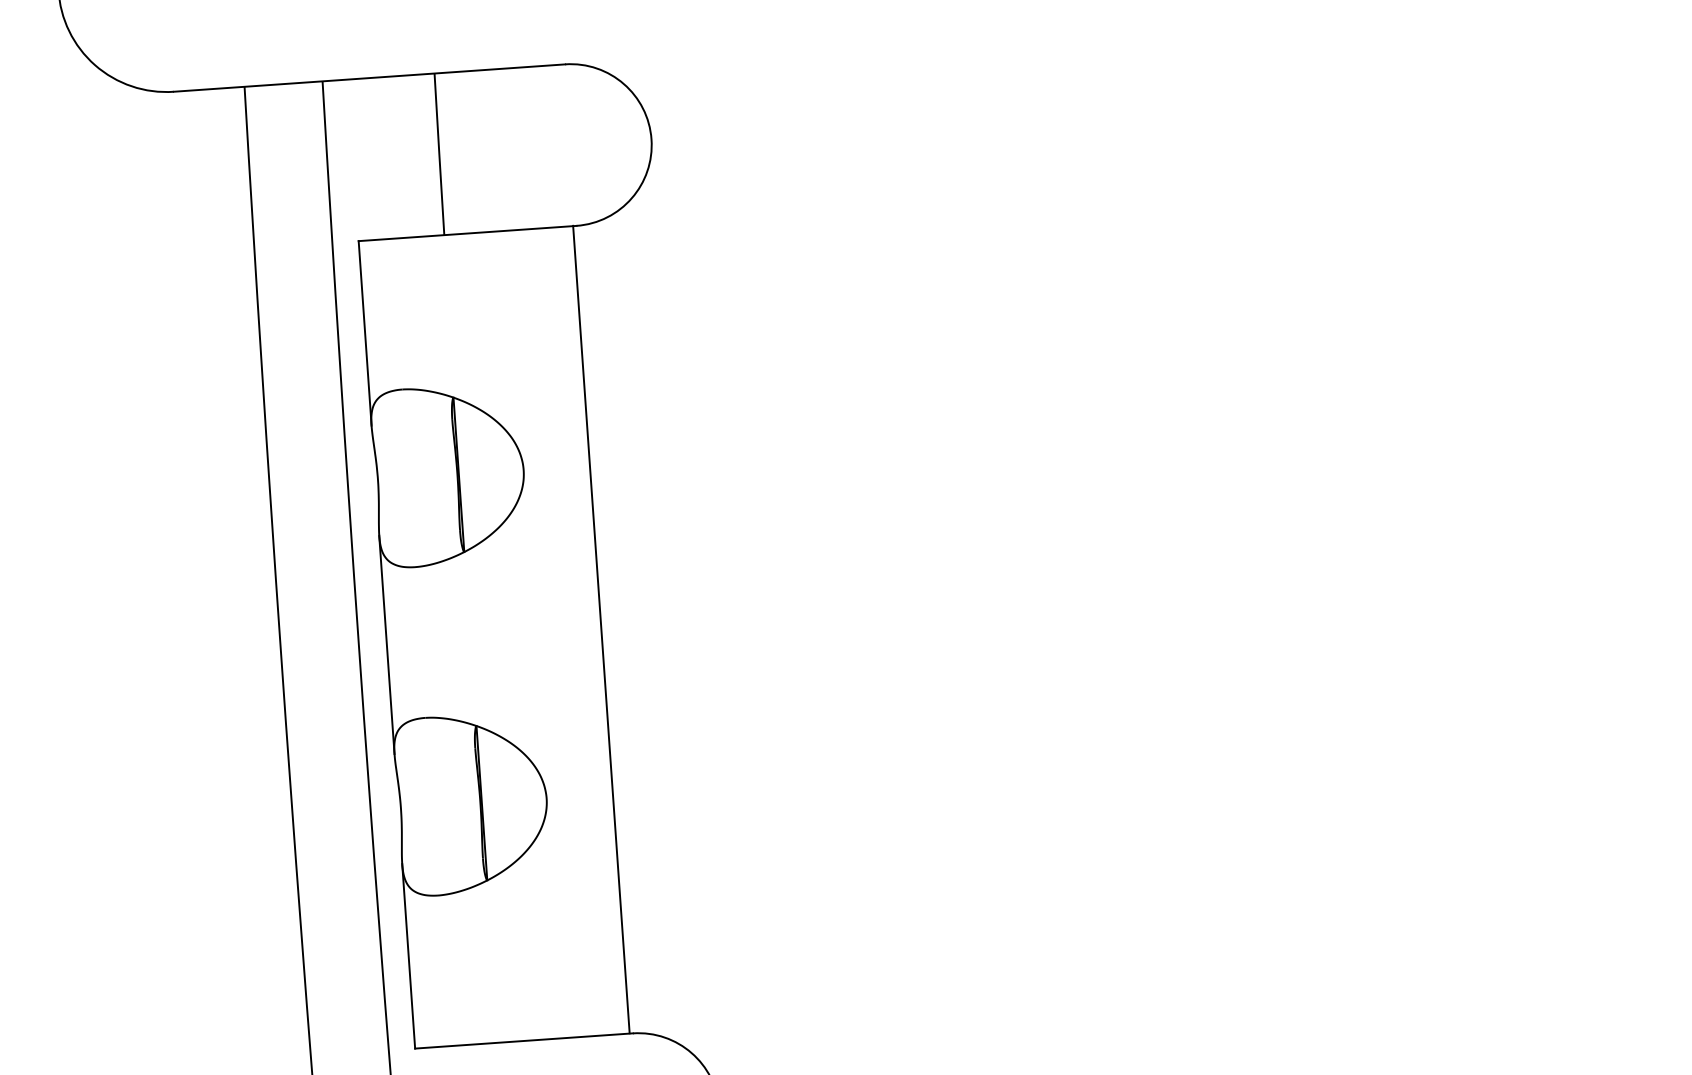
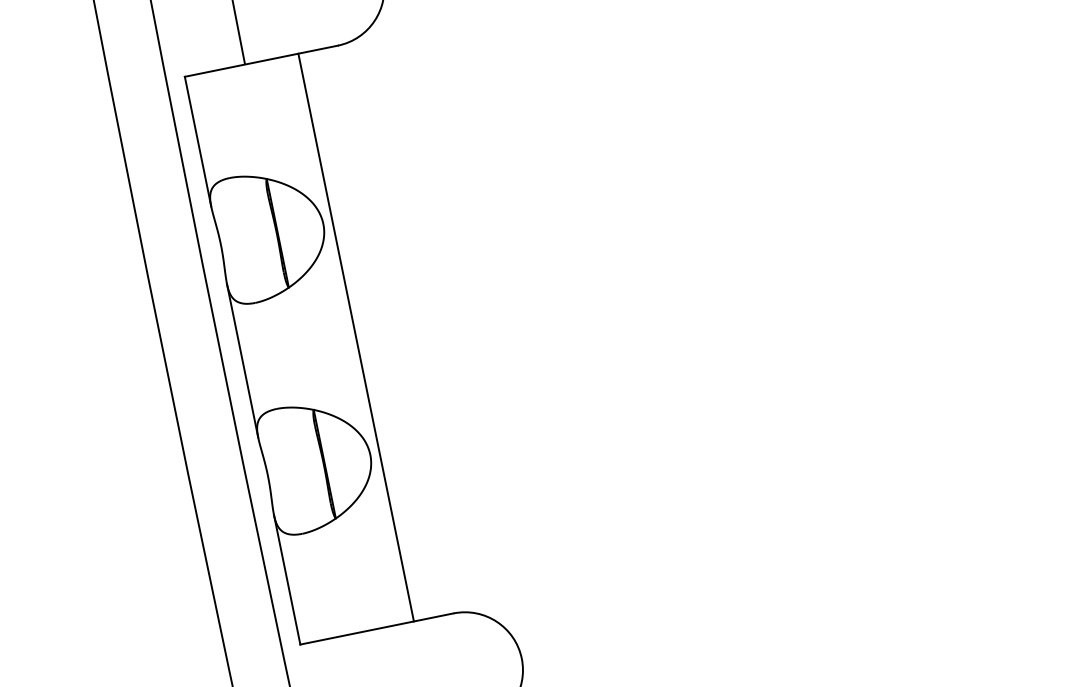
line: (601, 629) -> (356, 337), moved

